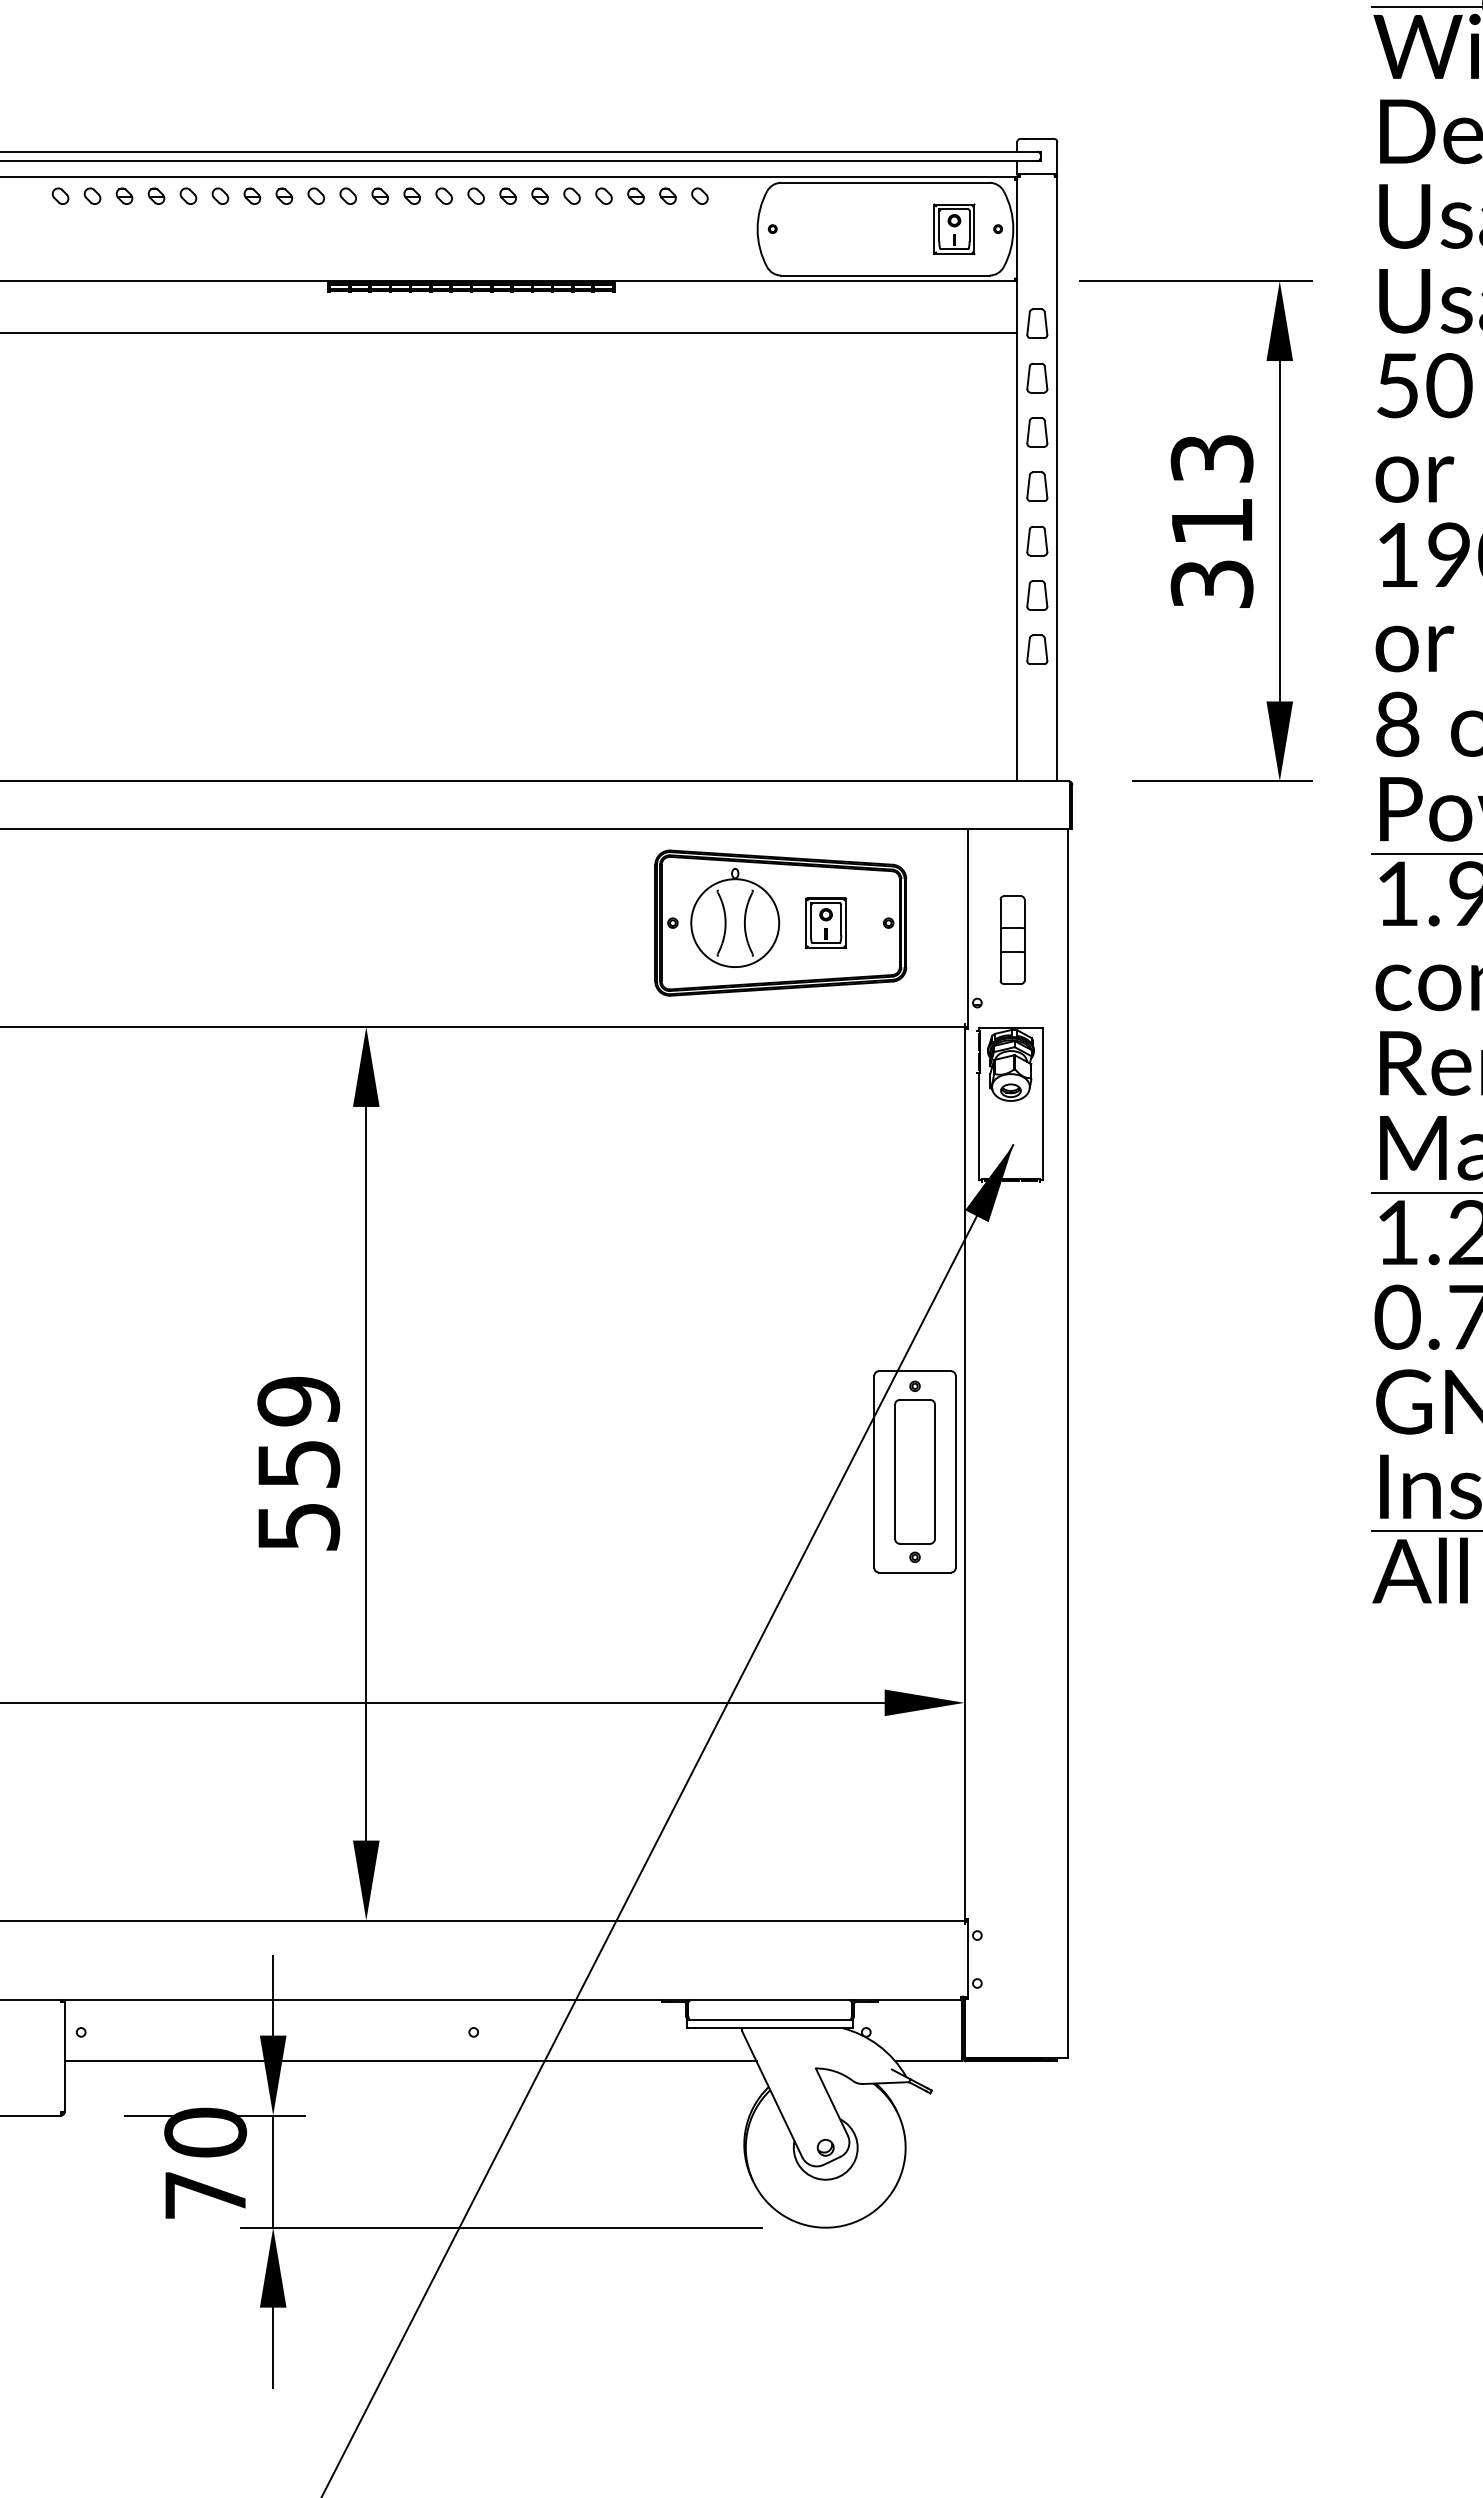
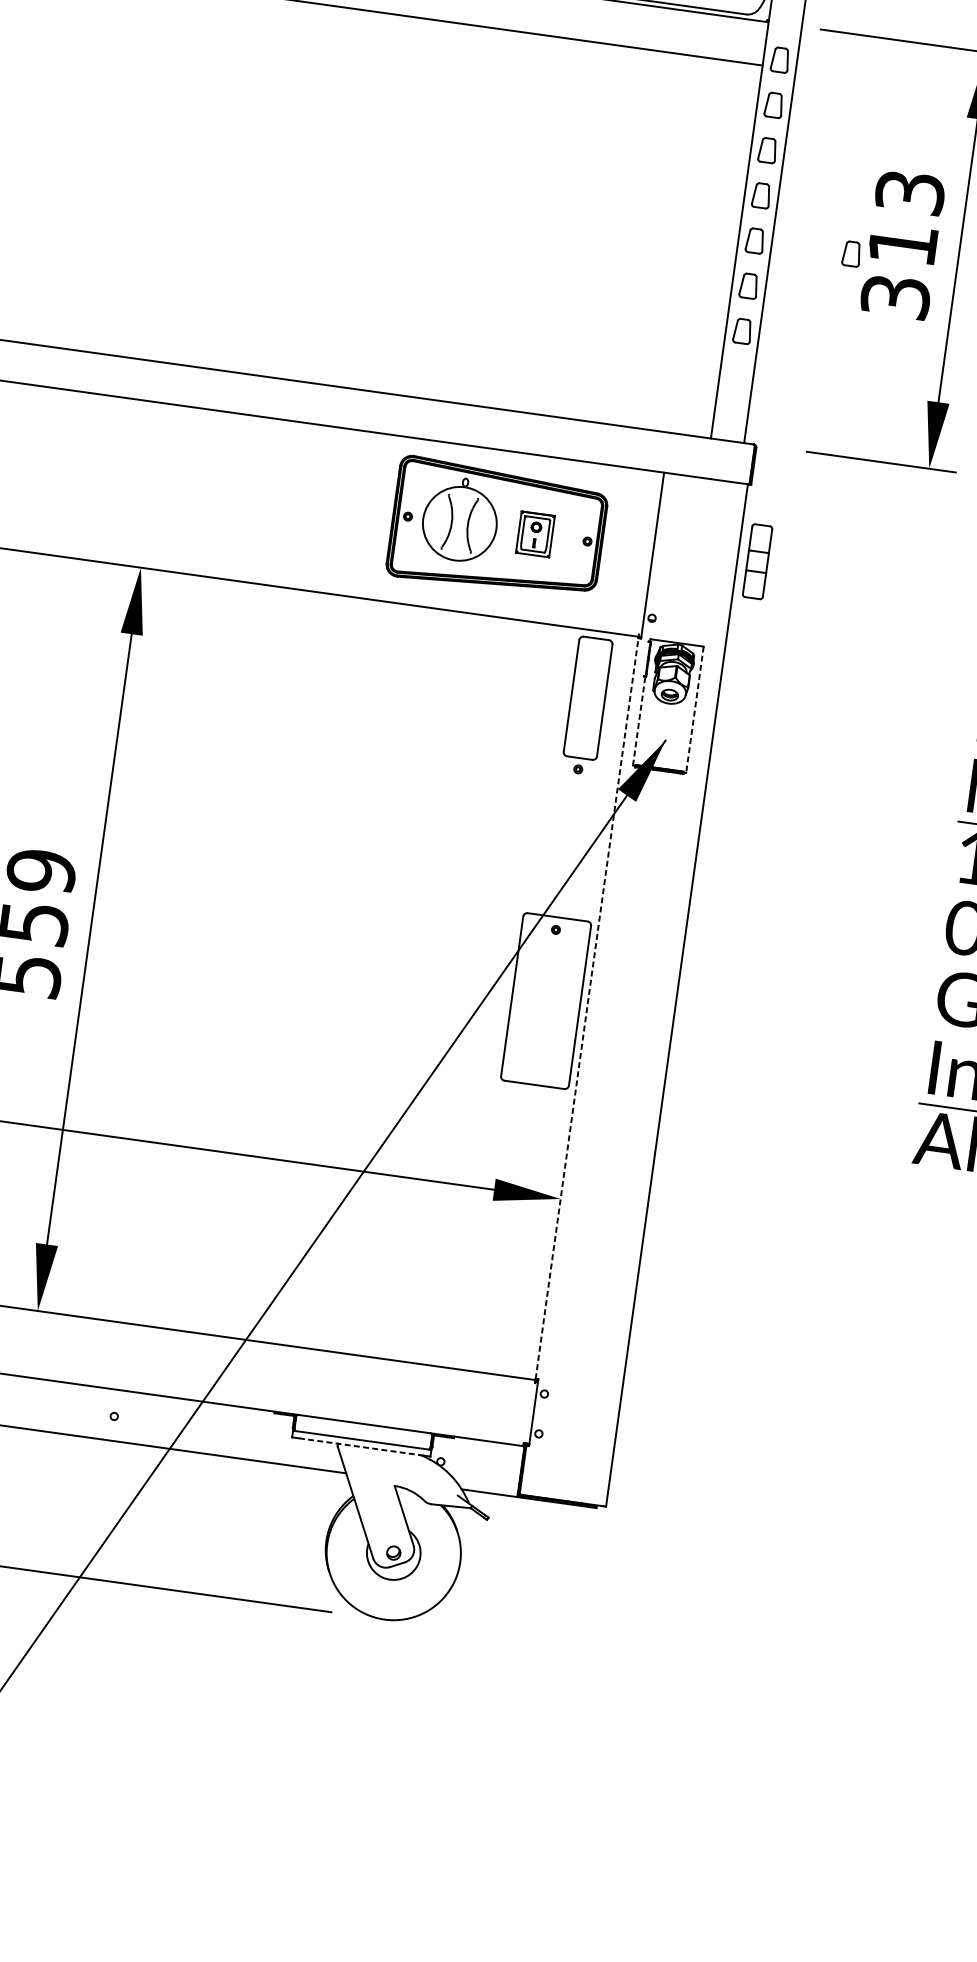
part: (1153, 540) -> (852, 253), added
part: (1012, 939) -> (757, 561), moved
line: (1042, 1103) -> (694, 709), solid -> dashed
line: (978, 1126) -> (638, 721), solid -> dashed
line: (964, 1473) -> (587, 1008), solid -> dashed
part: (914, 1480) -> (586, 705), moved
line: (769, 2027) -> (360, 1446), solid -> dashed

